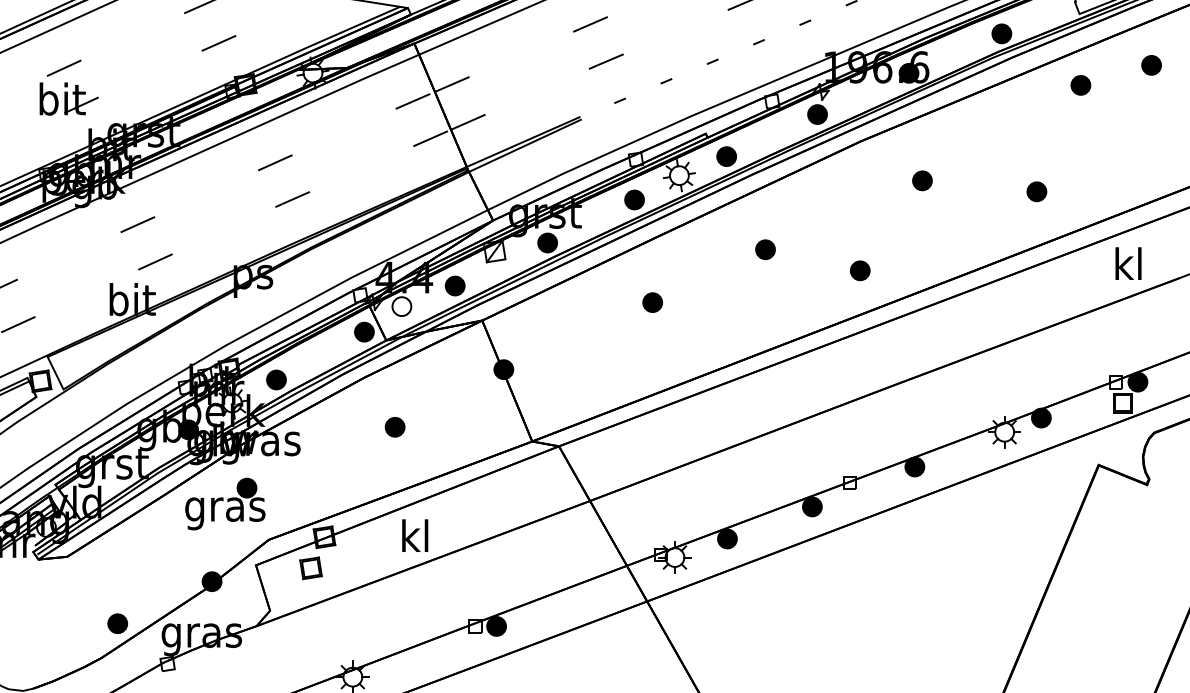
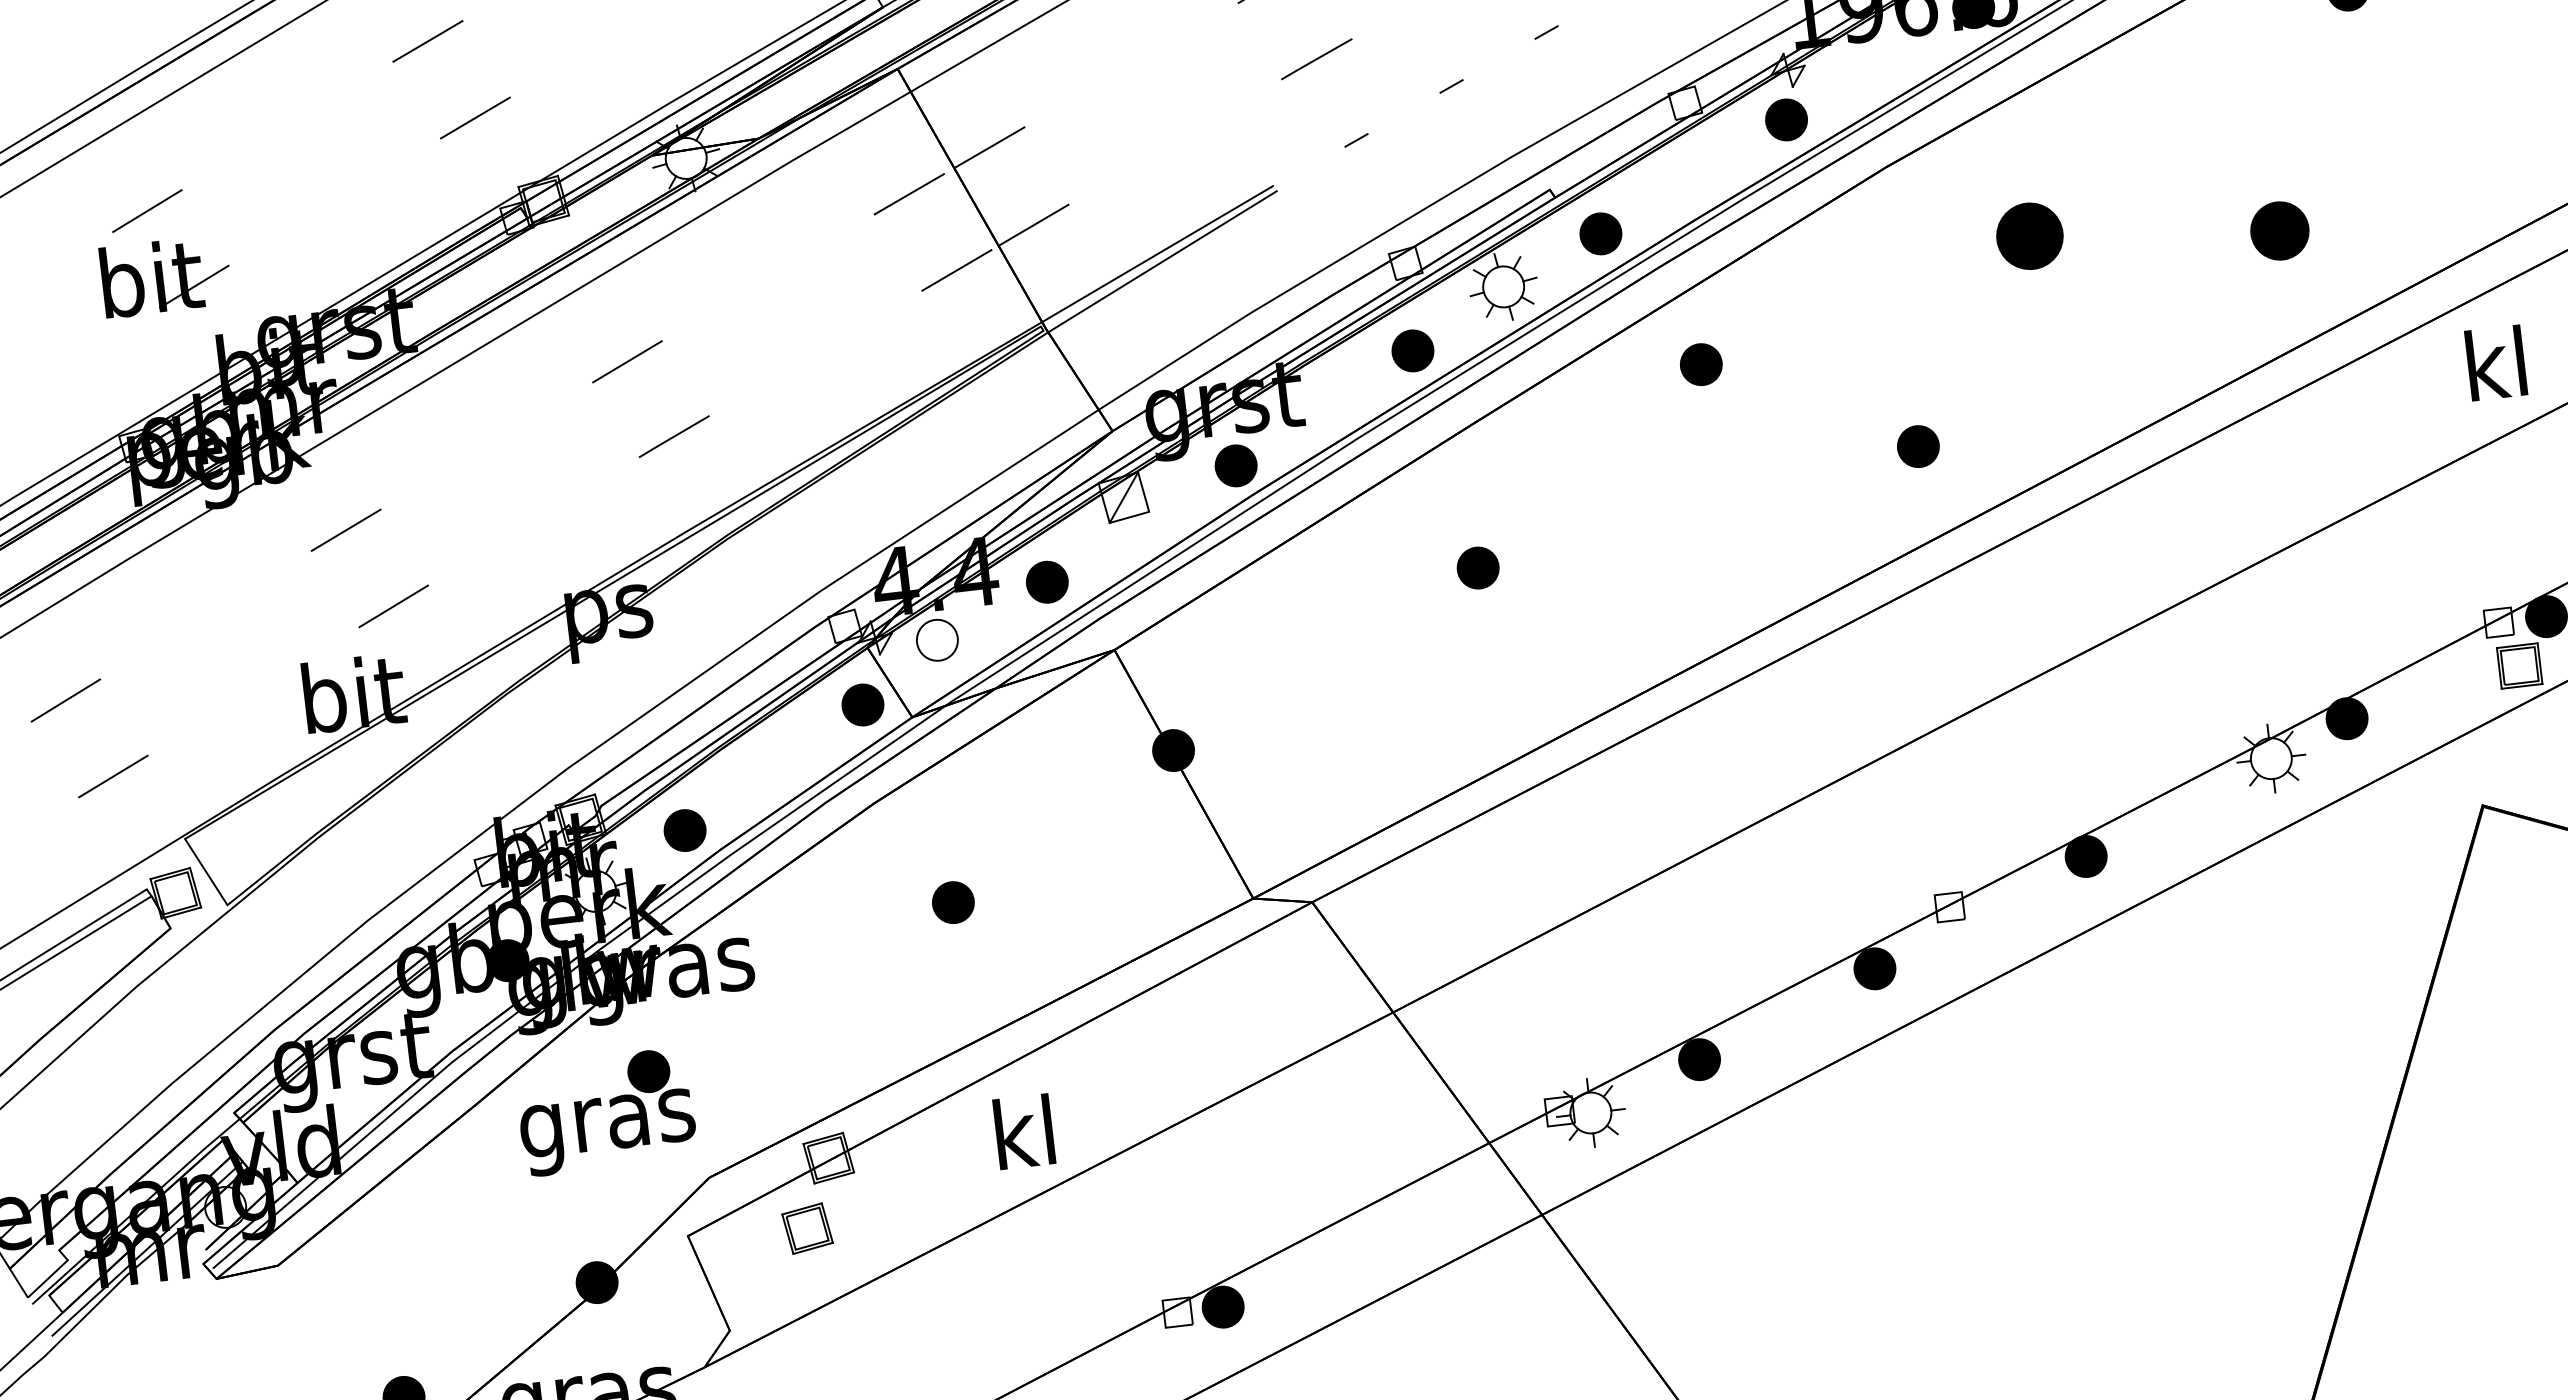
part: (922, 180) -> (2029, 235), size x1.6
part: (1036, 191) -> (2279, 230), size x1.4
part: (765, 249) -> (1701, 364), moved

